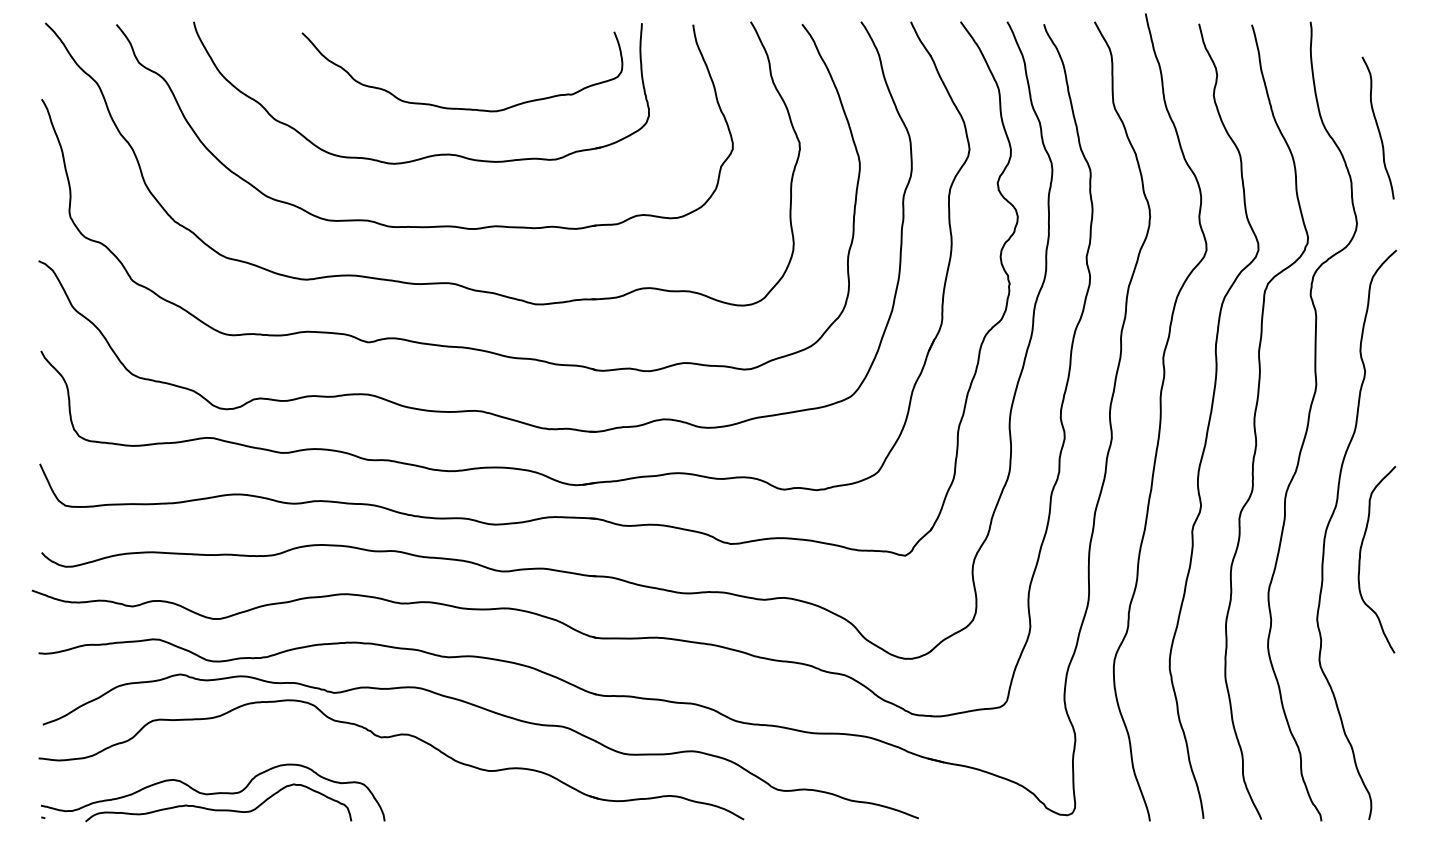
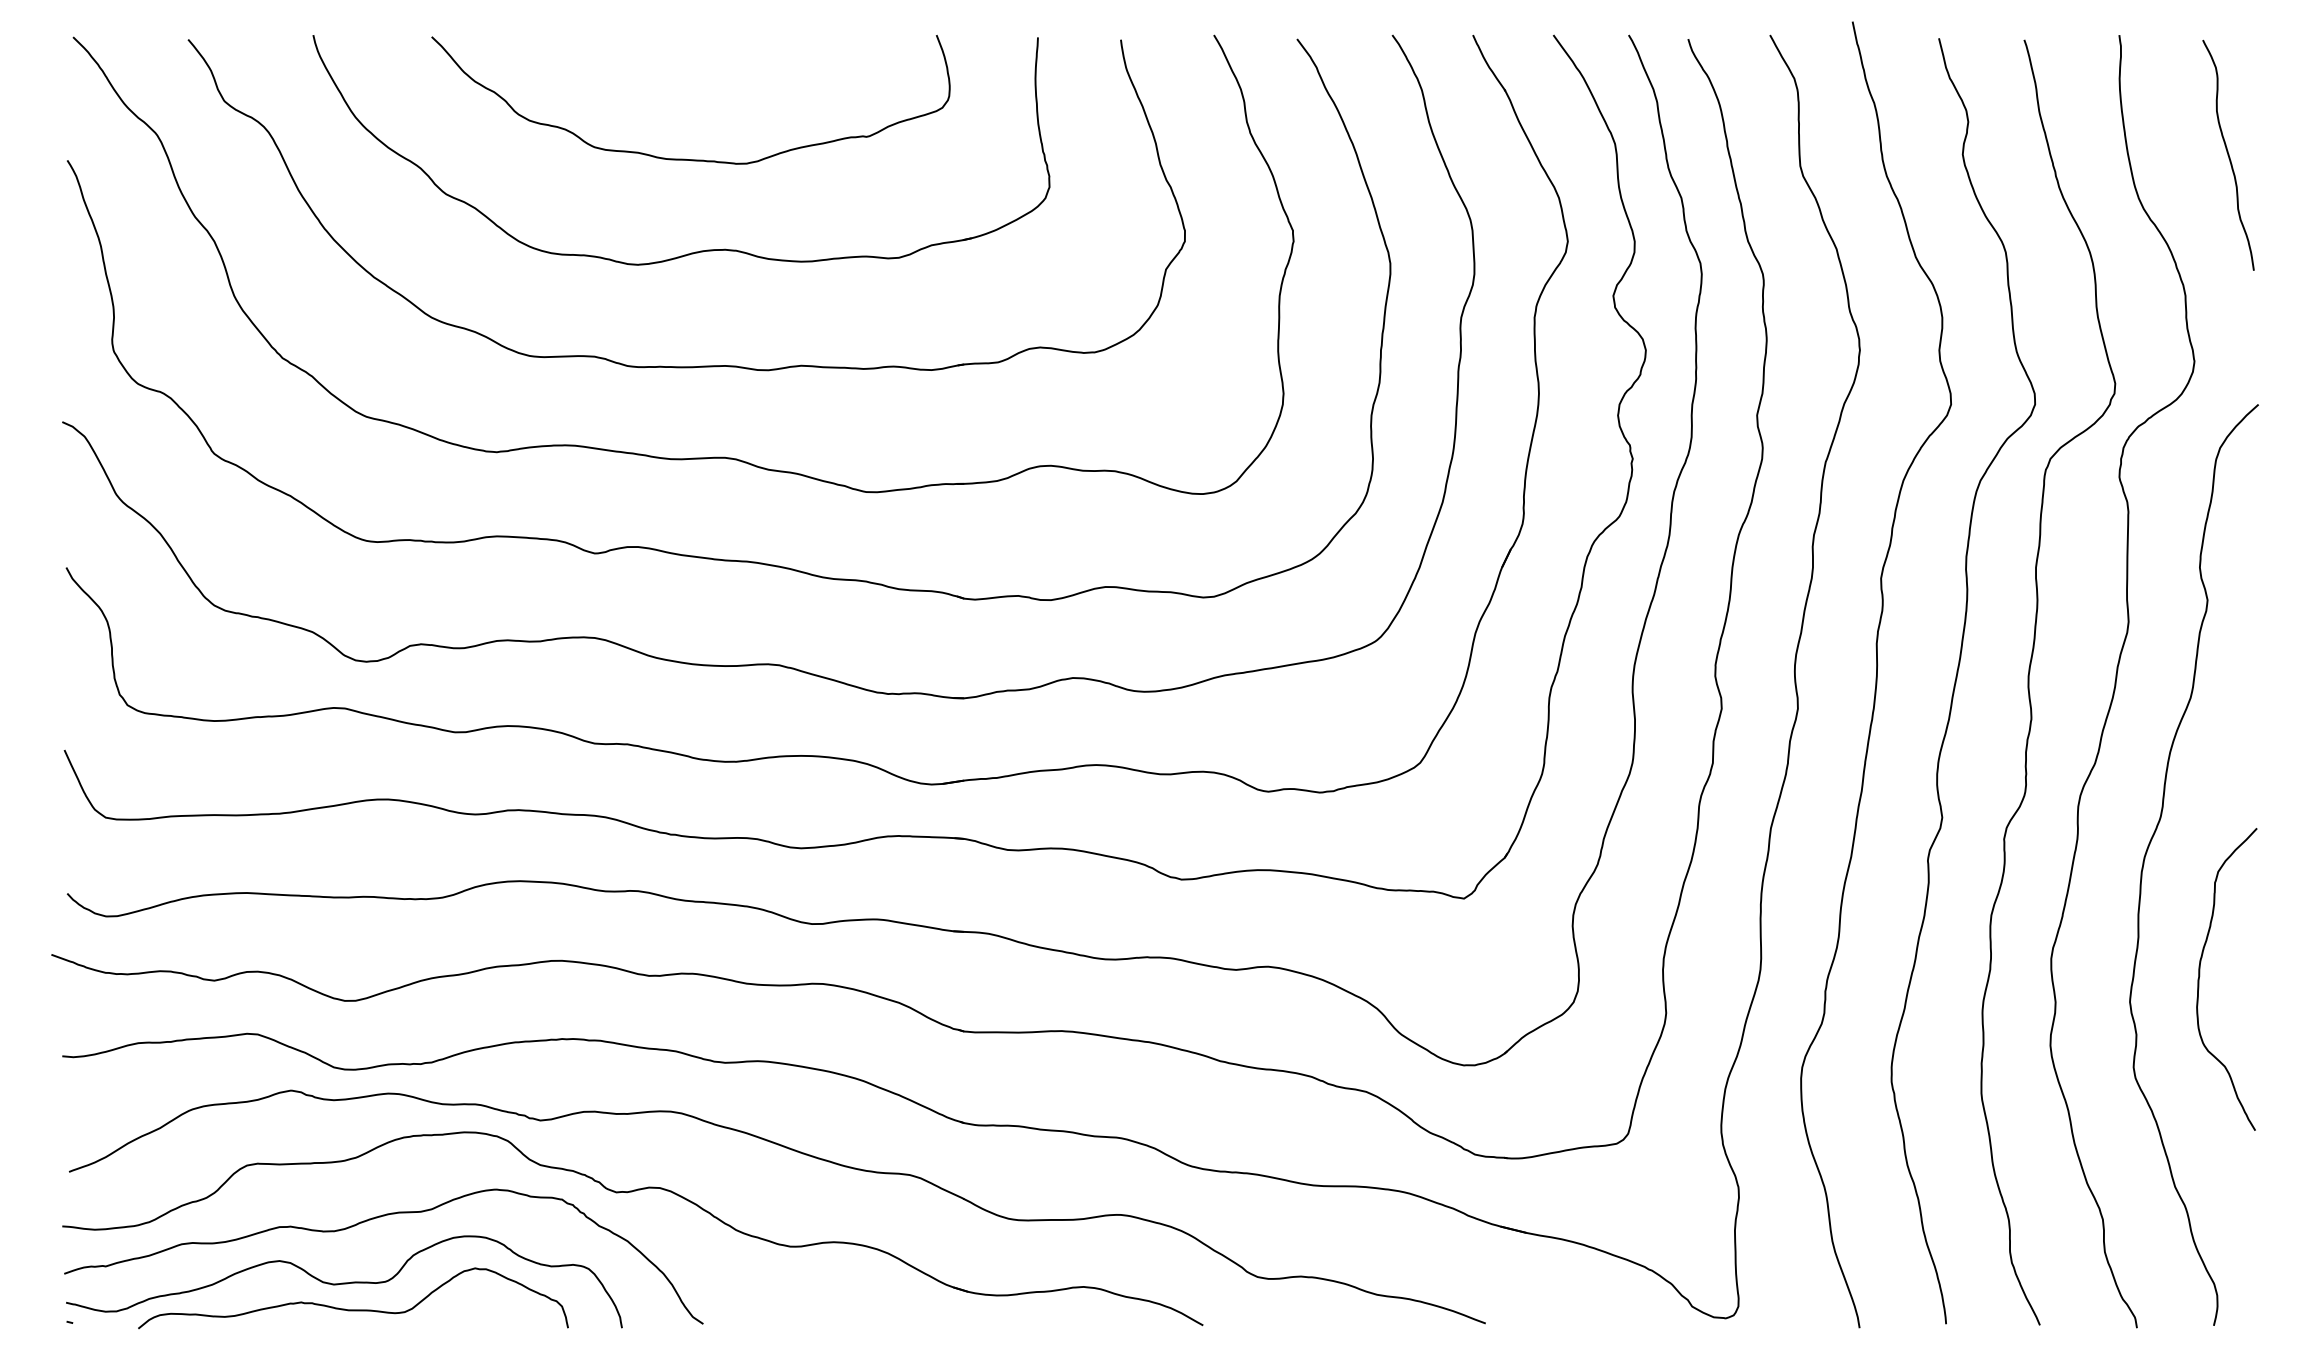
curve: (456, 107) -> (681, 157), moved
curve: (1377, 127) -> (2227, 154), moved
curve: (1360, 559) -> (2200, 979), moved
curve: (231, 754) -> (374, 1220), added

